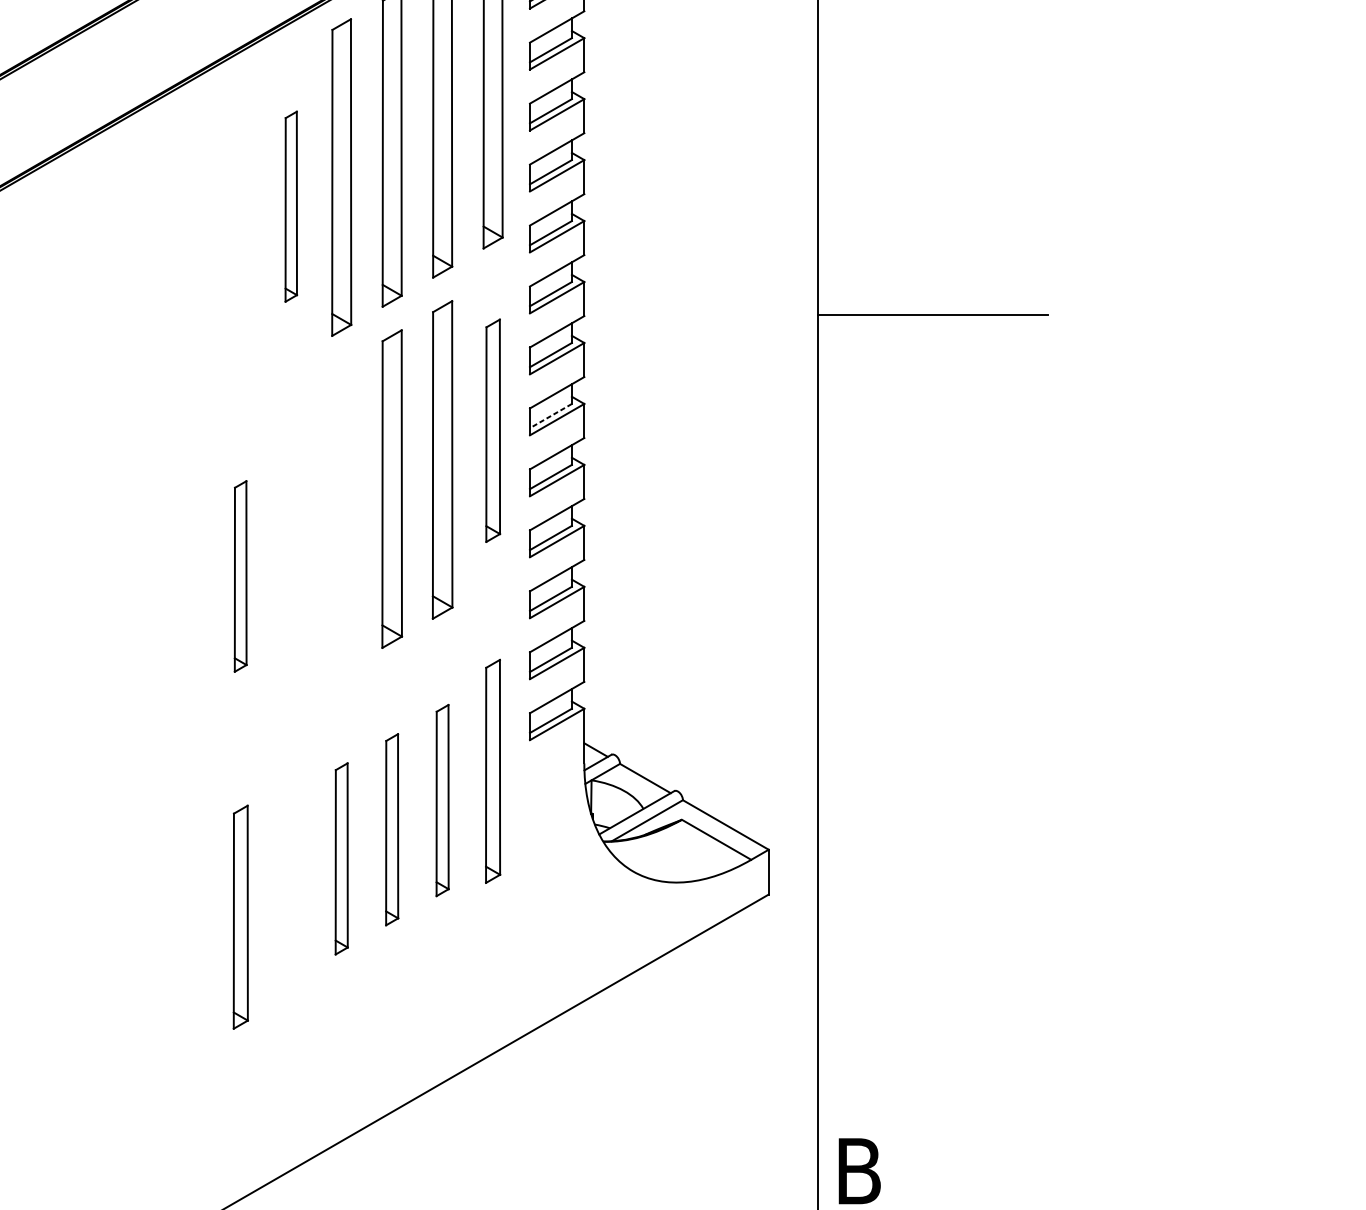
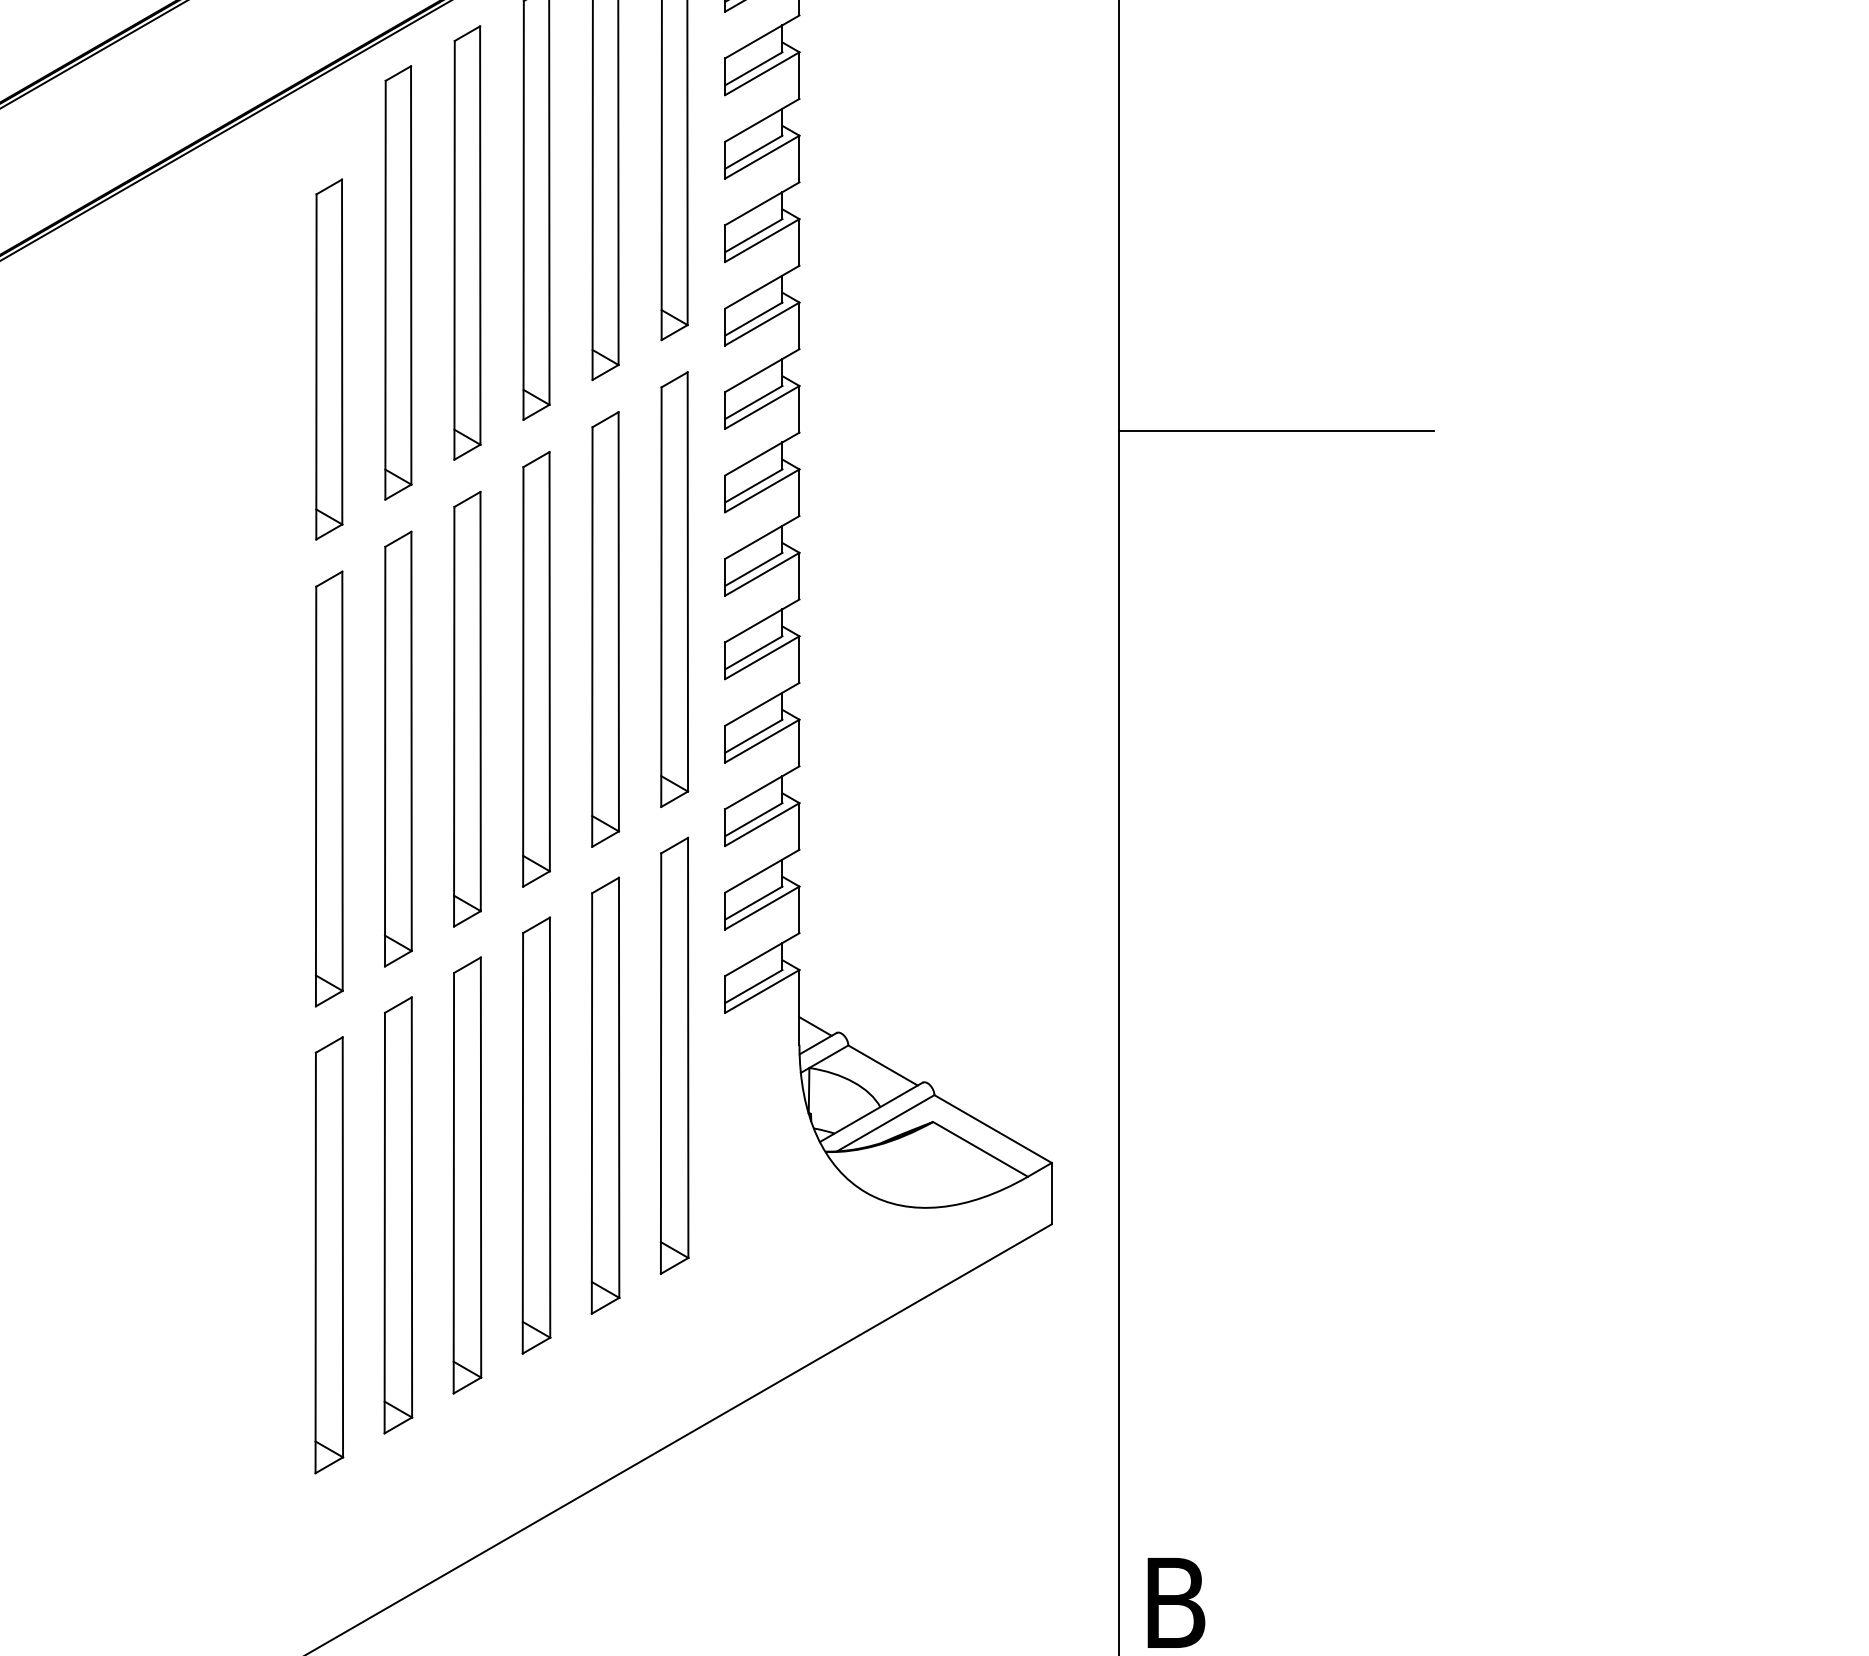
part: (291, 206) -> (398, 282), size x1.67
part: (240, 262) -> (329, 359), added
line: (550, 416) -> (753, 569), dashed -> solid
part: (493, 430) -> (674, 589), size x1.43
part: (341, 517) -> (467, 708), added
part: (291, 546) -> (398, 748), added
part: (240, 576) -> (328, 788), size x1.67
part: (493, 771) -> (674, 1055), size x1.43
part: (442, 800) -> (605, 1095), size x1.67
part: (392, 829) -> (536, 1135), size x1.67
part: (341, 858) -> (467, 1175), size x1.67
part: (291, 888) -> (398, 1215), added
part: (240, 917) -> (329, 1255), size x1.43

